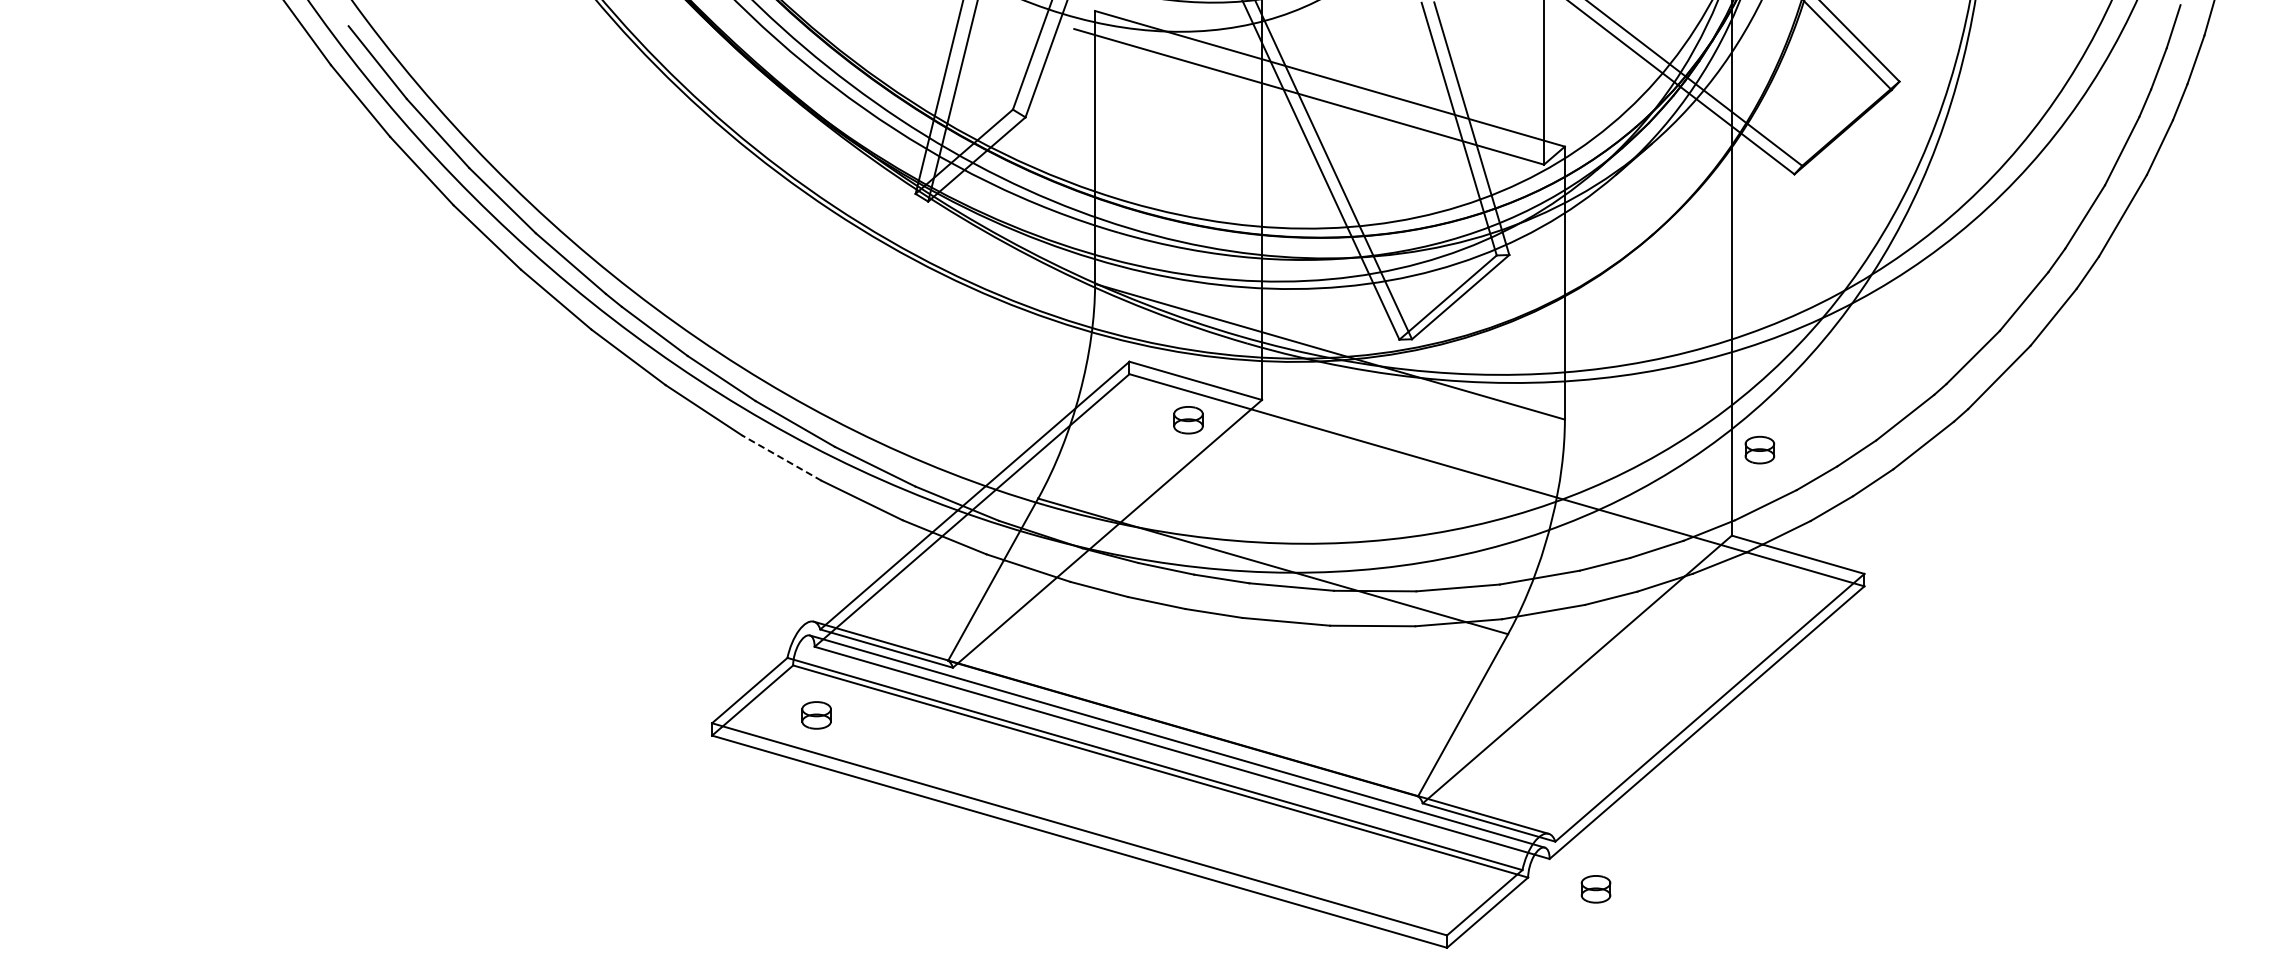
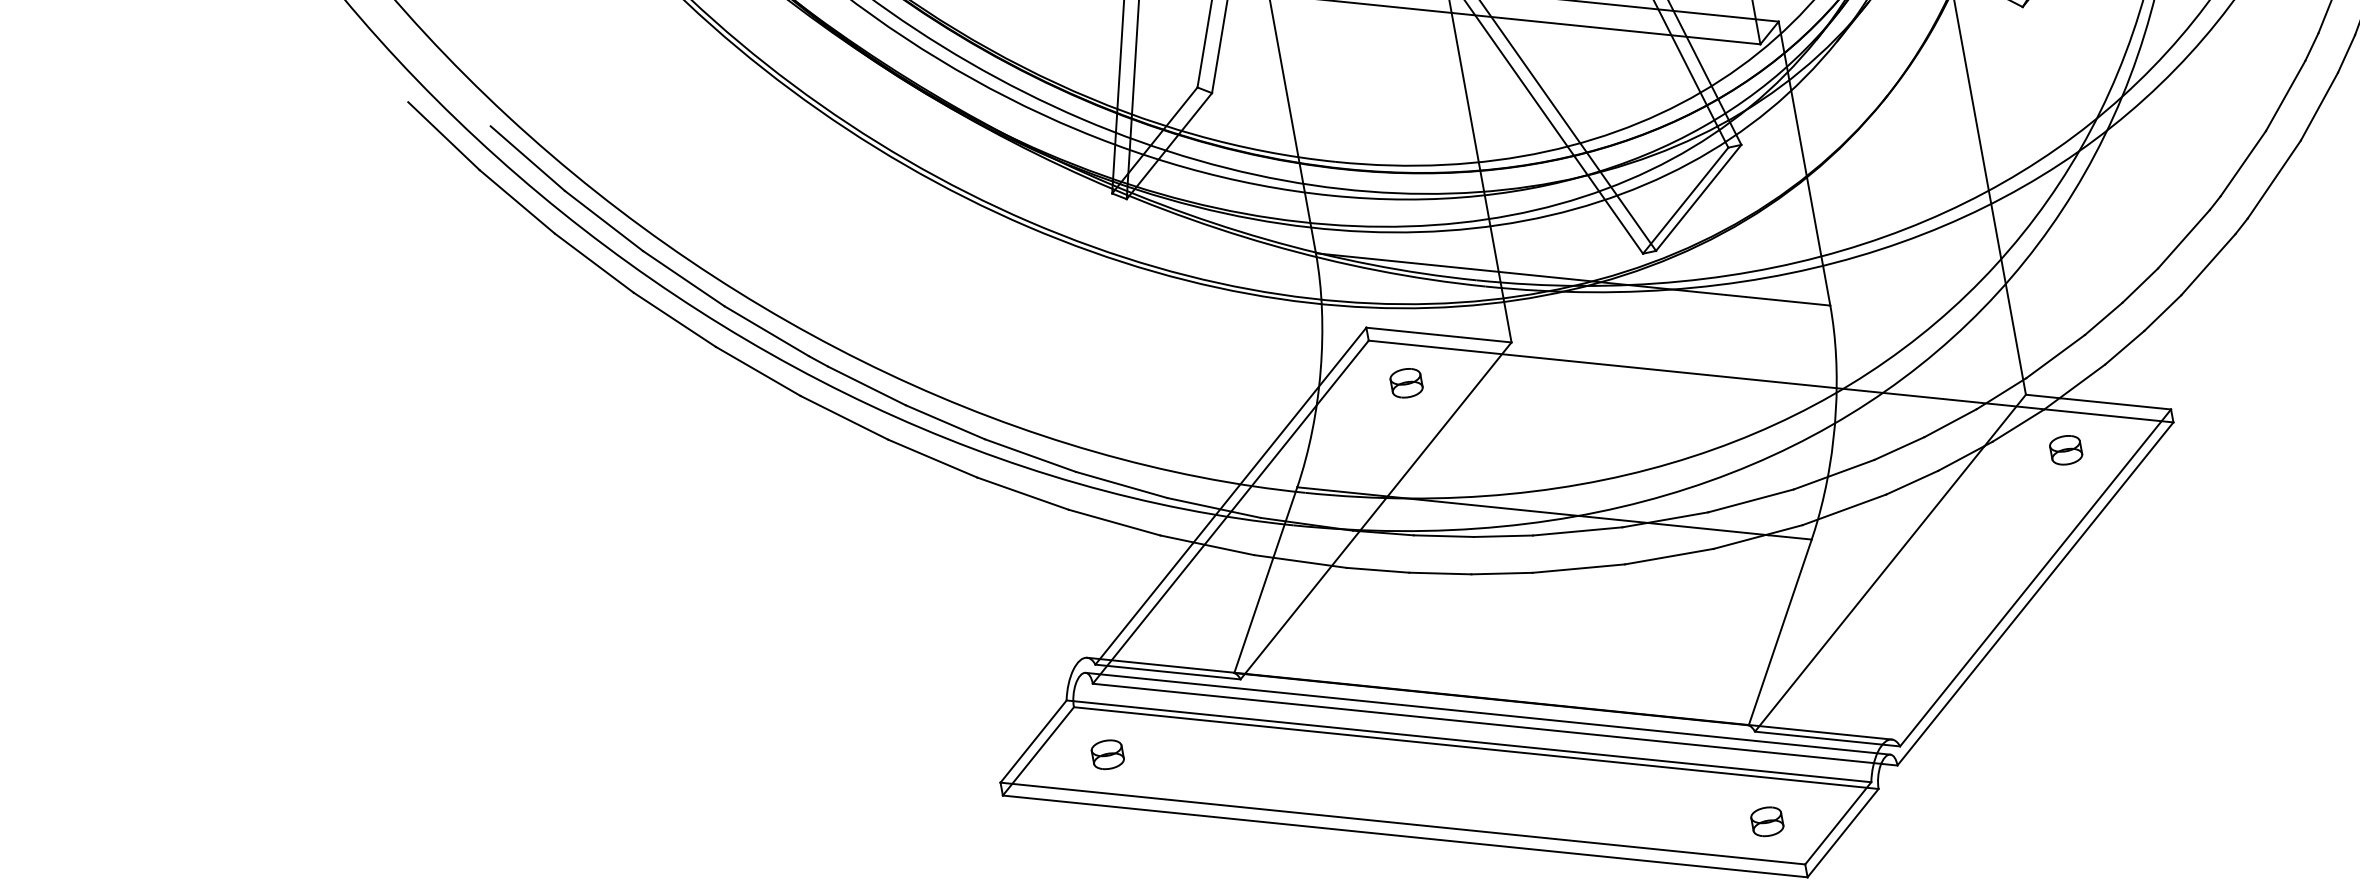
part: (1188, 420) -> (1406, 383), moved
part: (1759, 449) -> (2065, 449), moved
line: (781, 458) -> (1022, 494), dashed -> solid
part: (1595, 889) -> (1766, 822), moved

